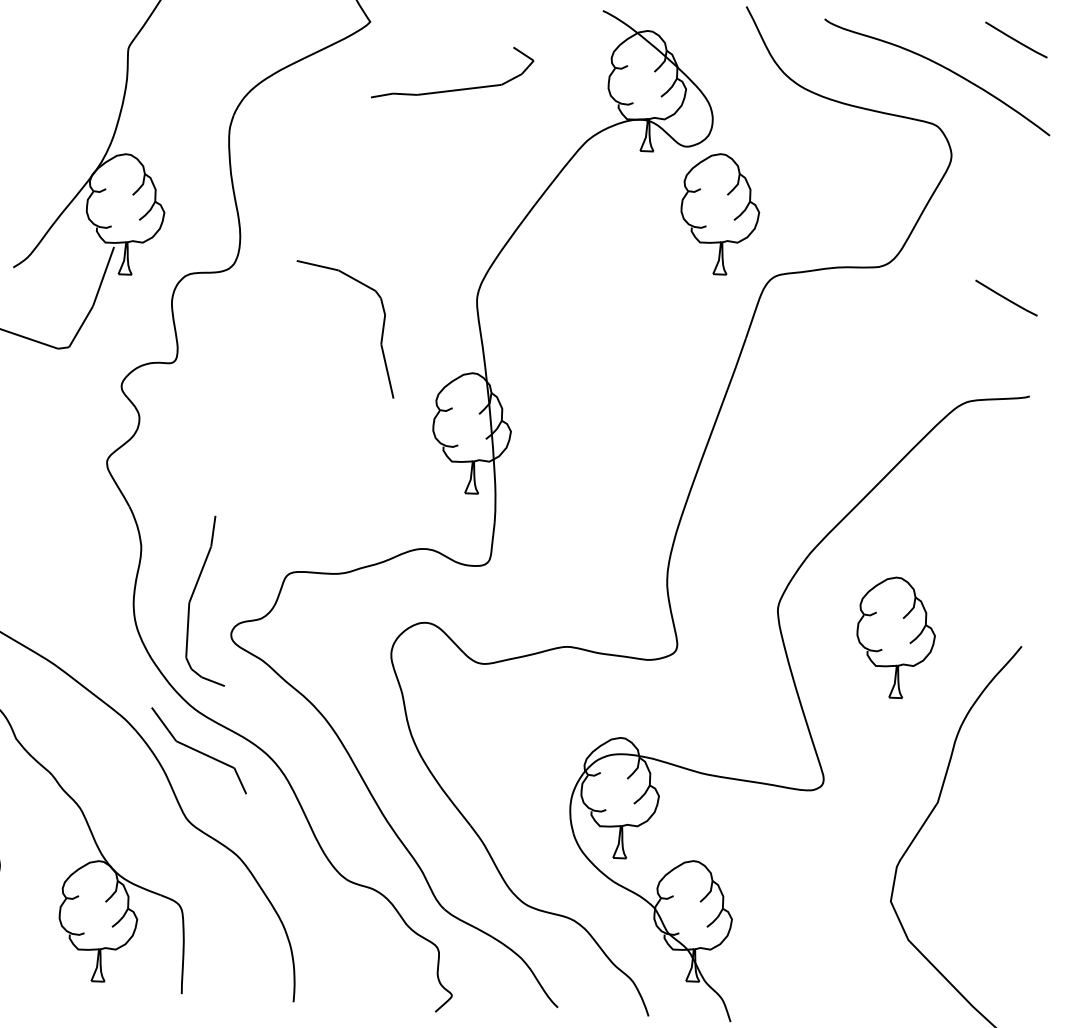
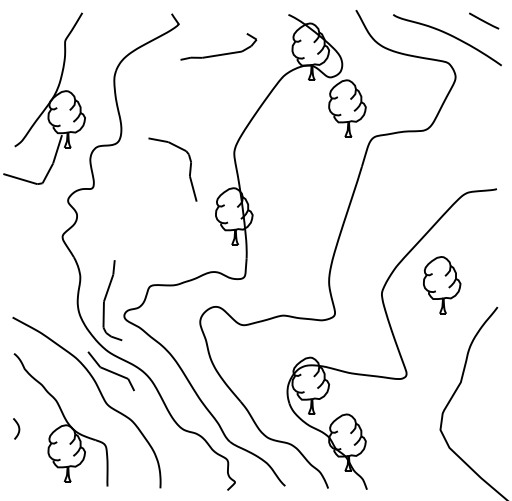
line: (1007, 296) -> (484, 142), removed
part: (896, 638) -> (442, 285), moved

